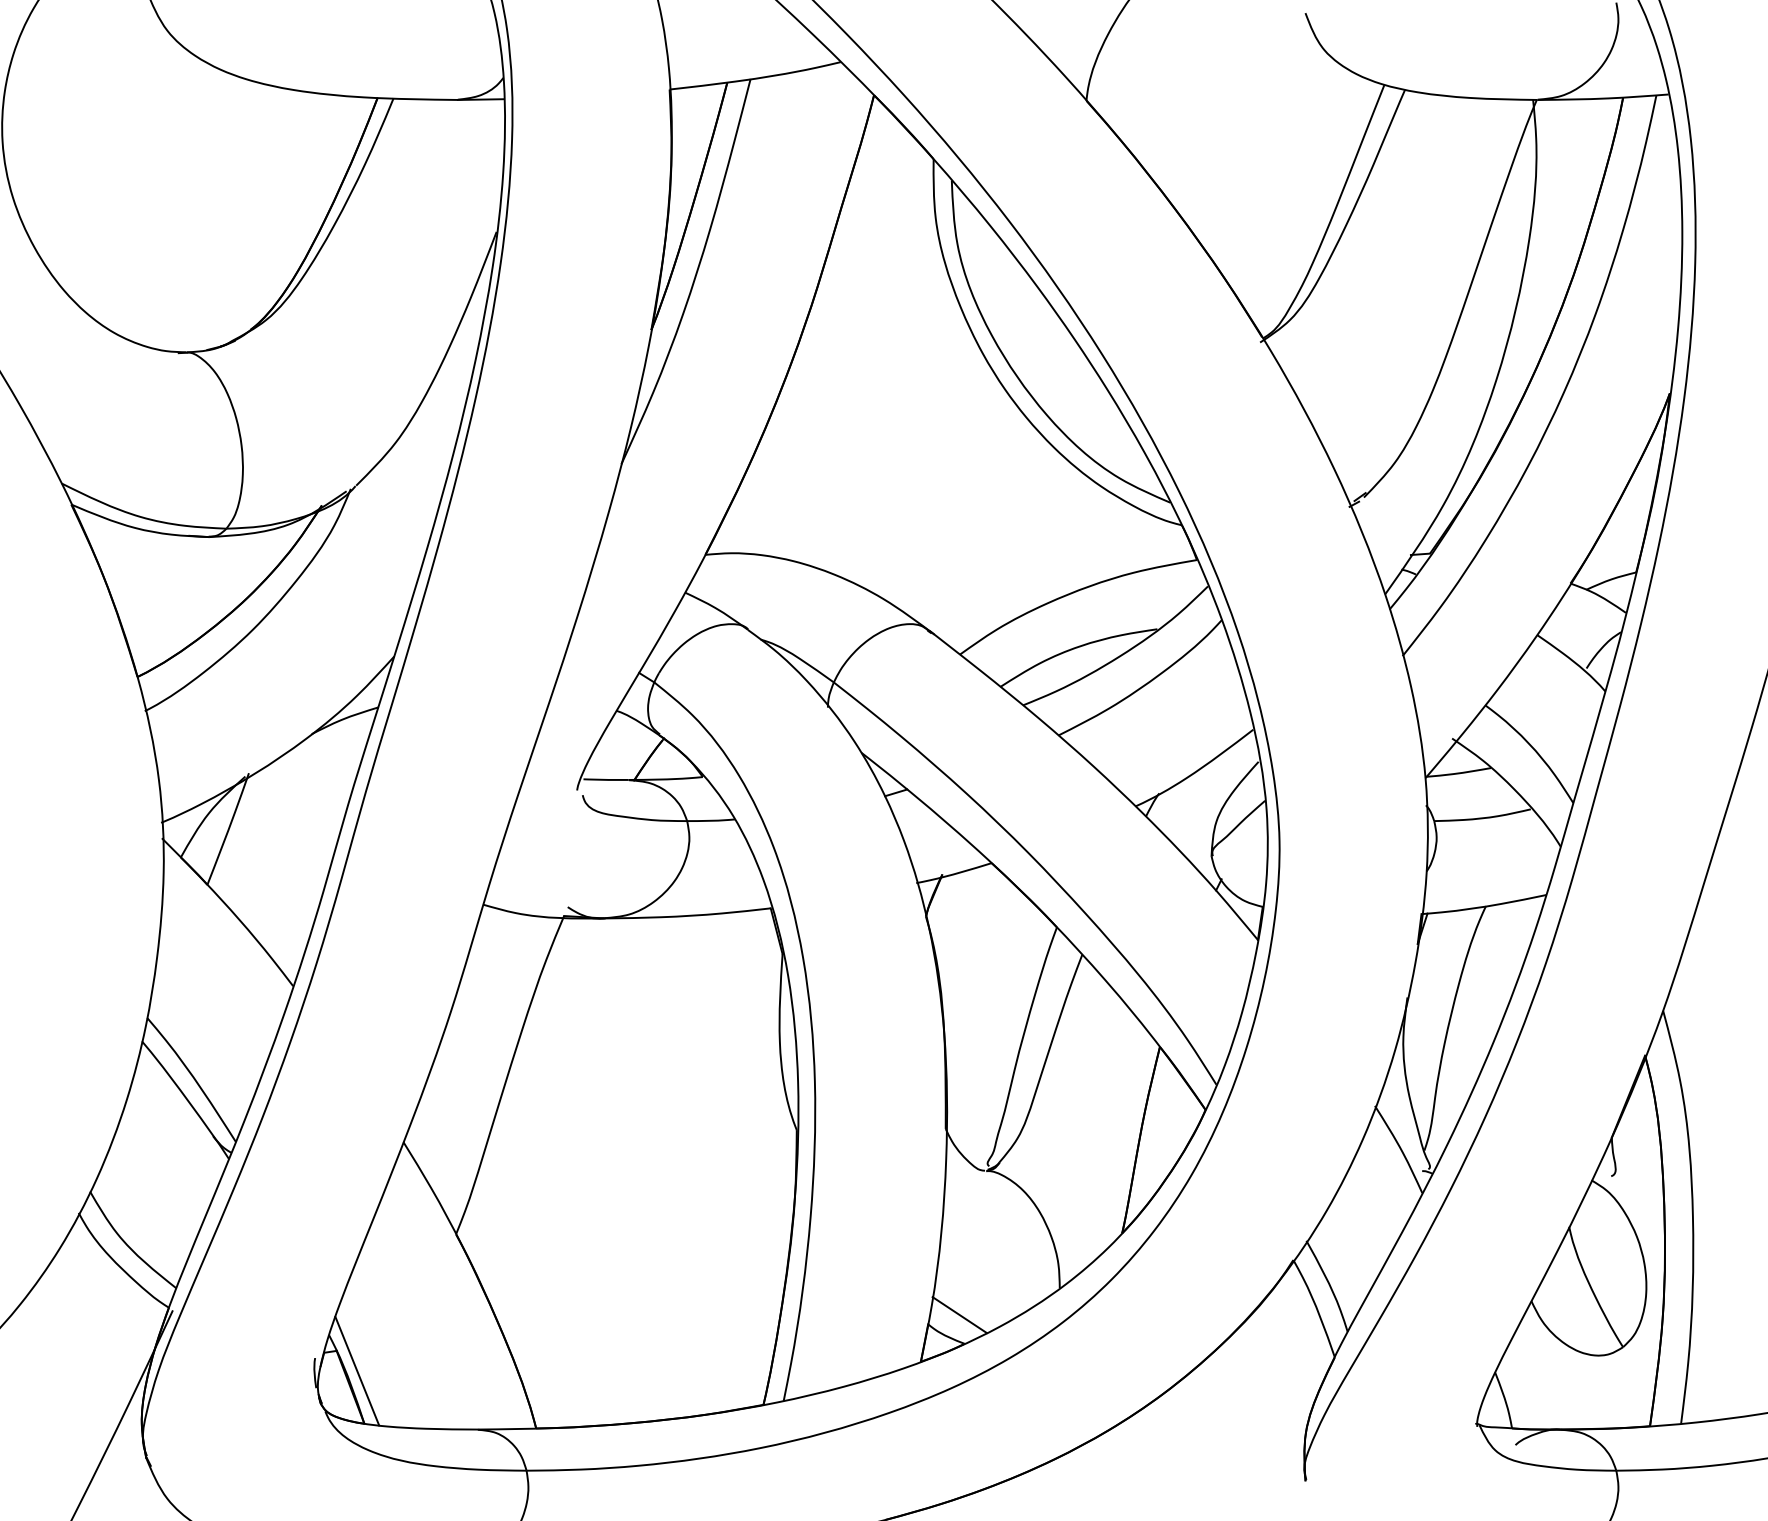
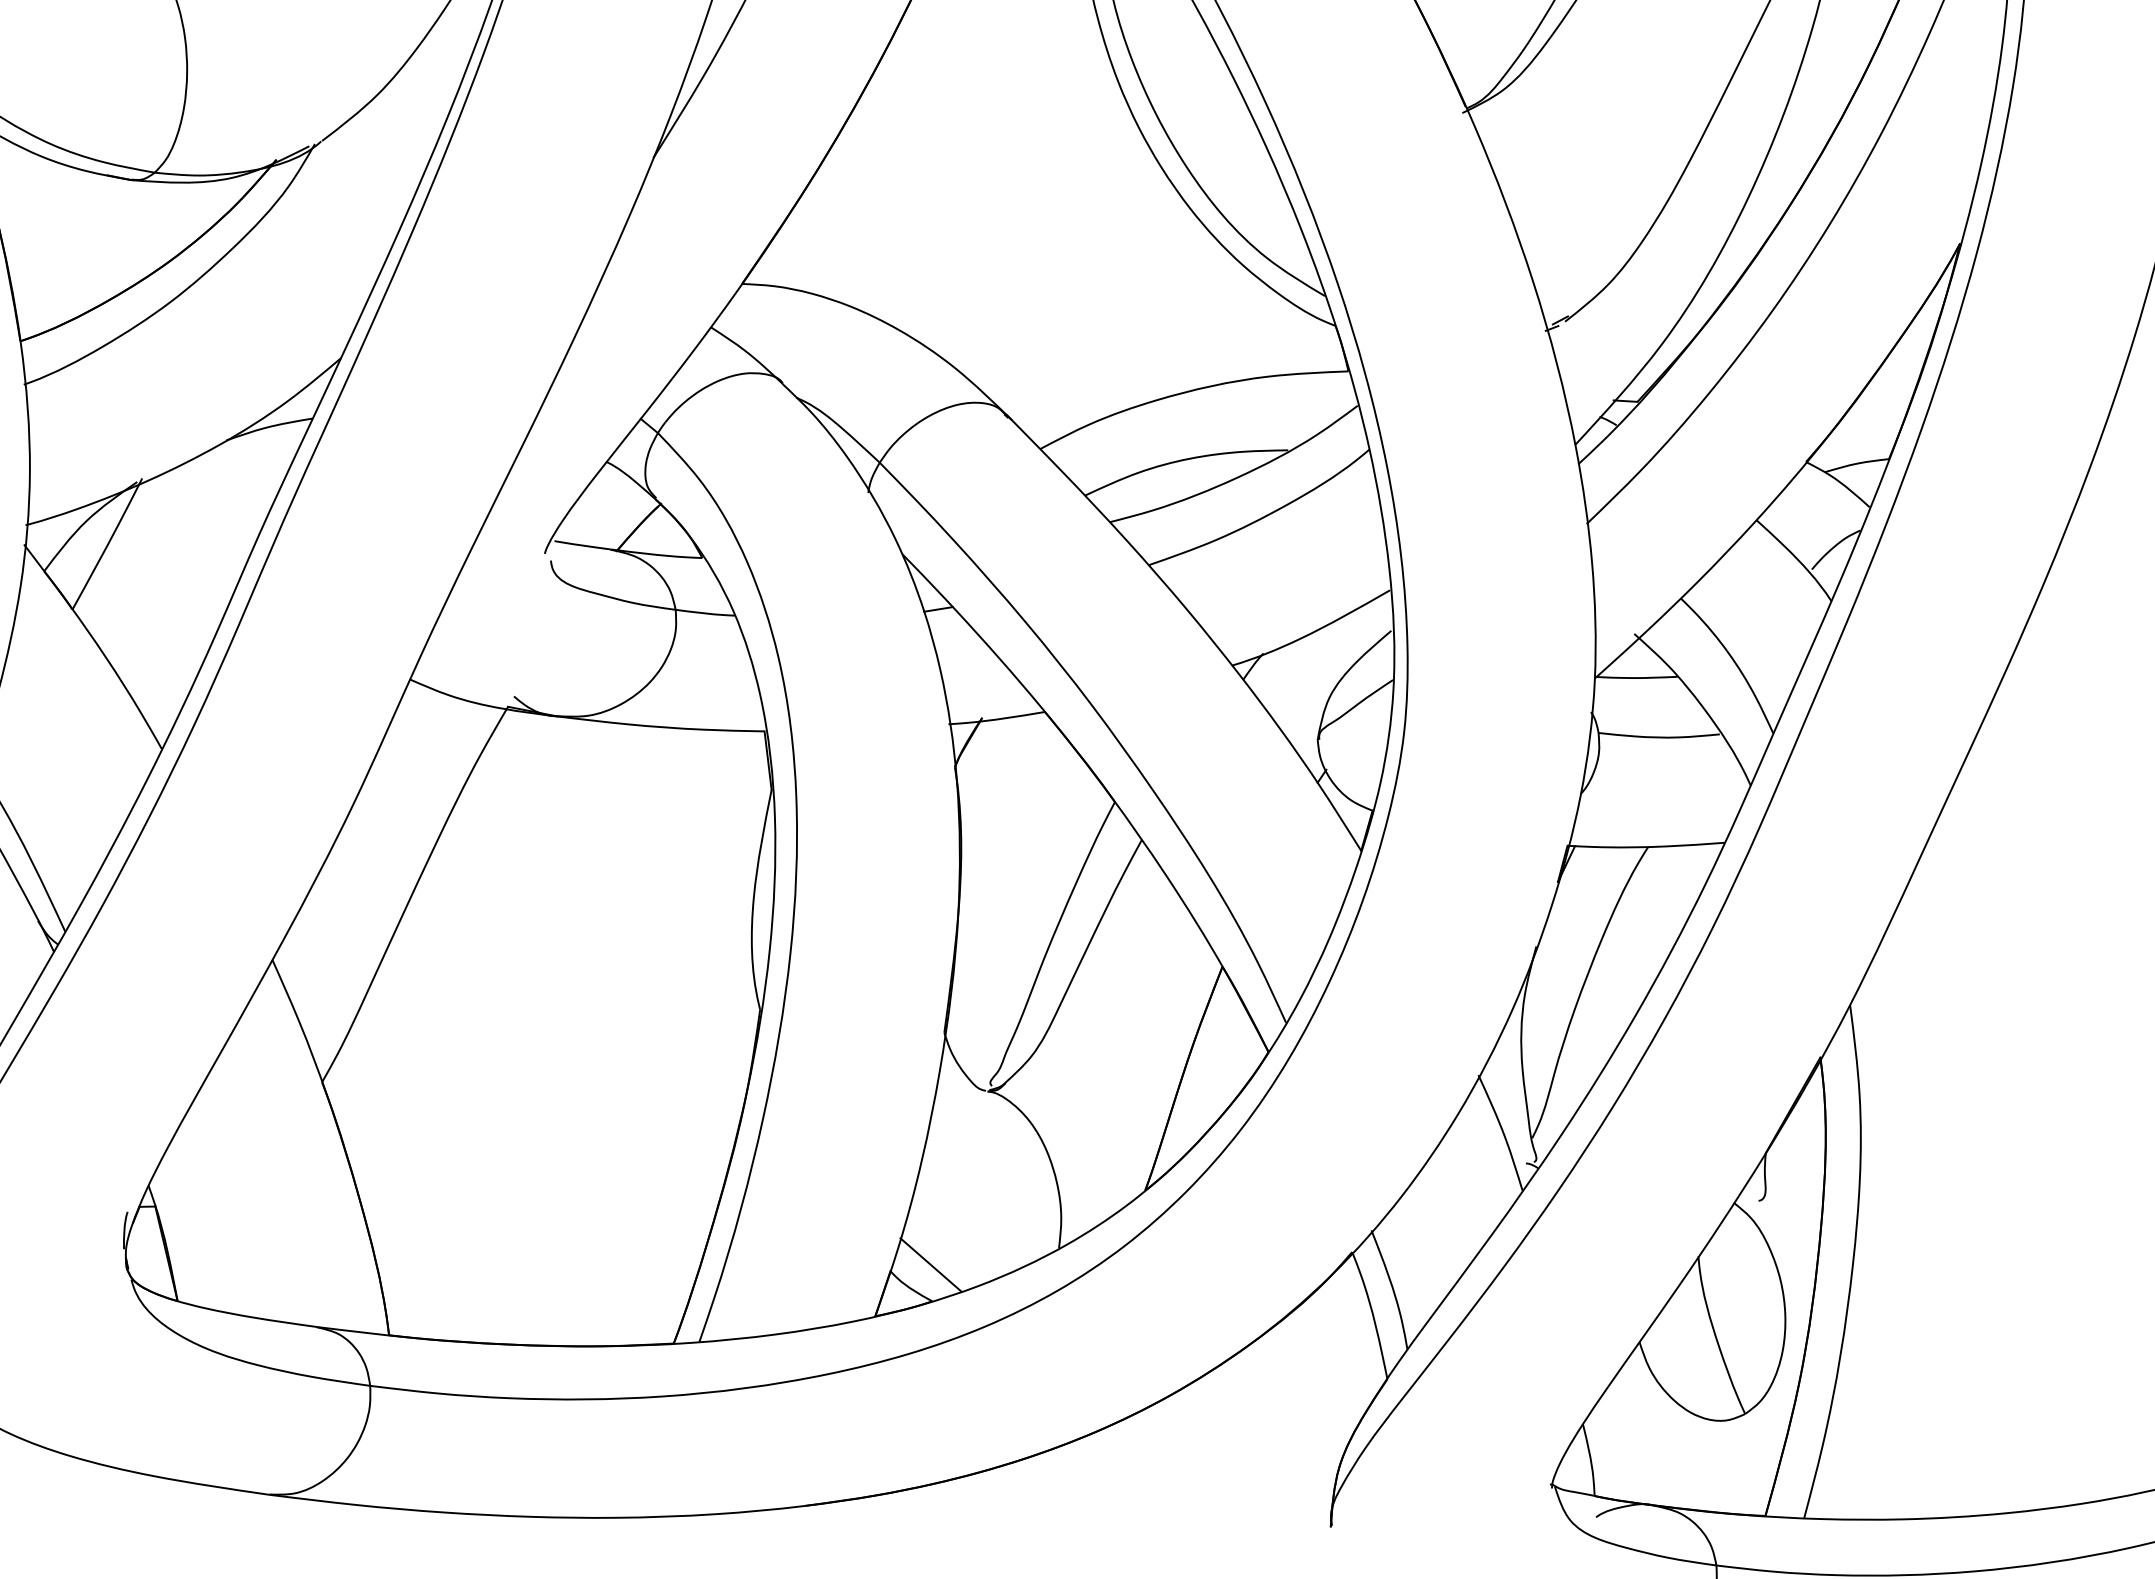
line: (357, 1370) -> (177, 1234), removed

